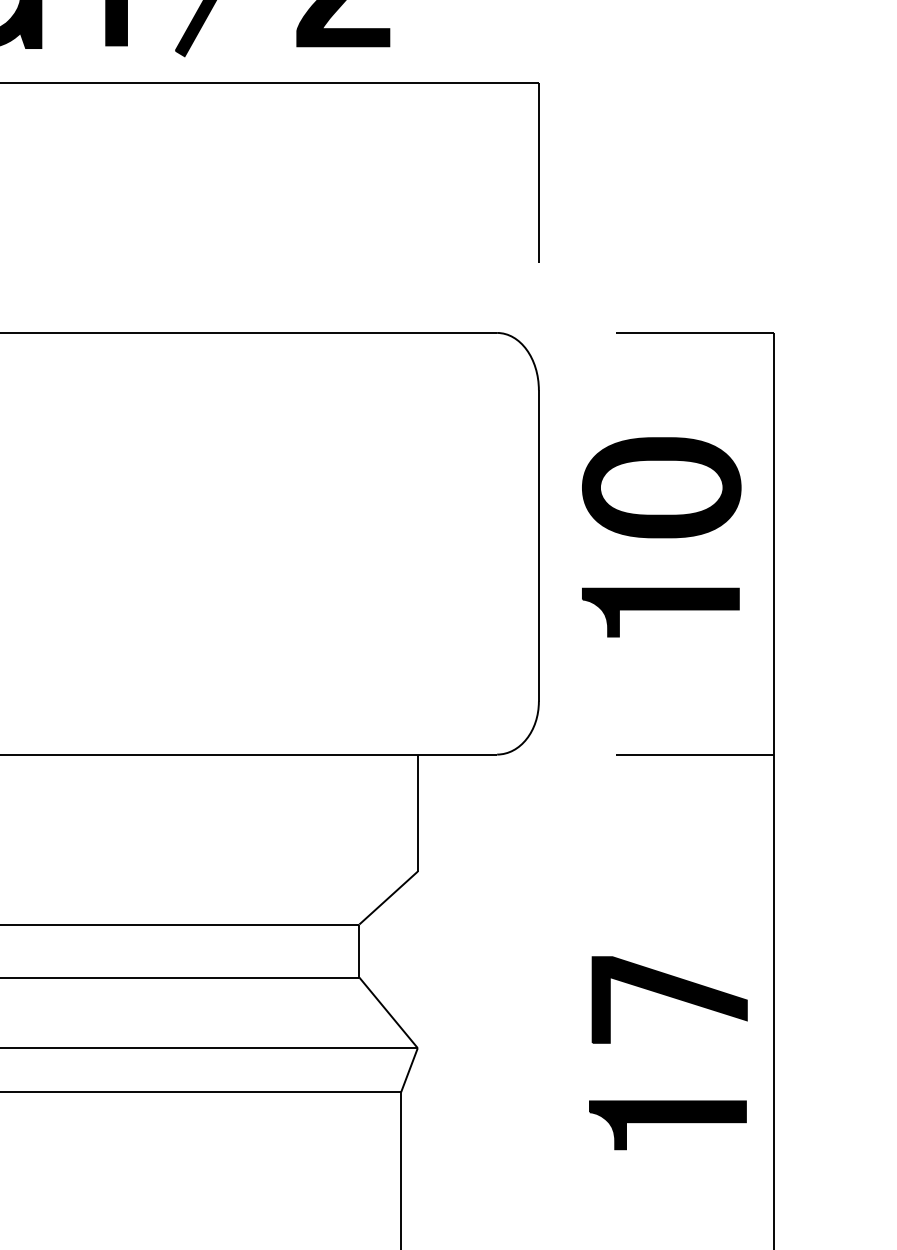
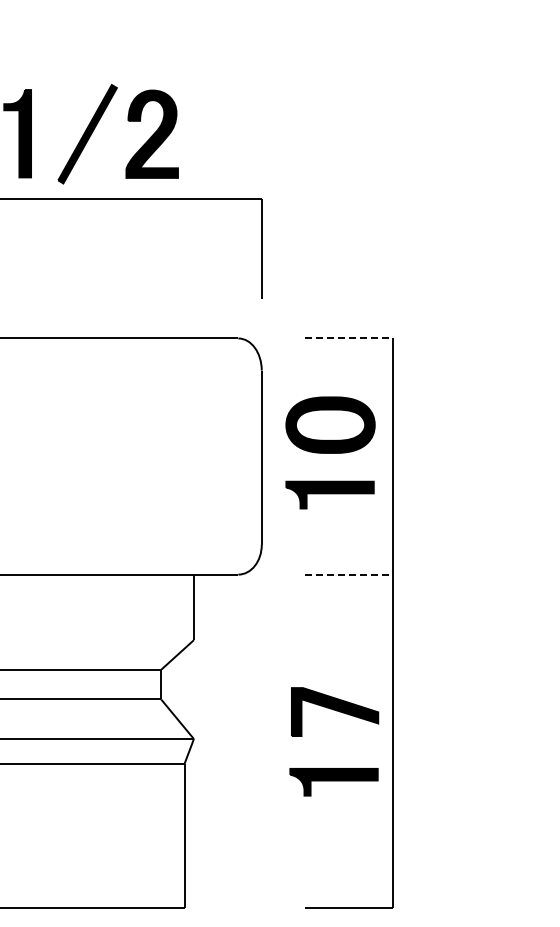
line: (695, 332) -> (349, 338), solid -> dashed
line: (695, 754) -> (349, 574), solid -> dashed

